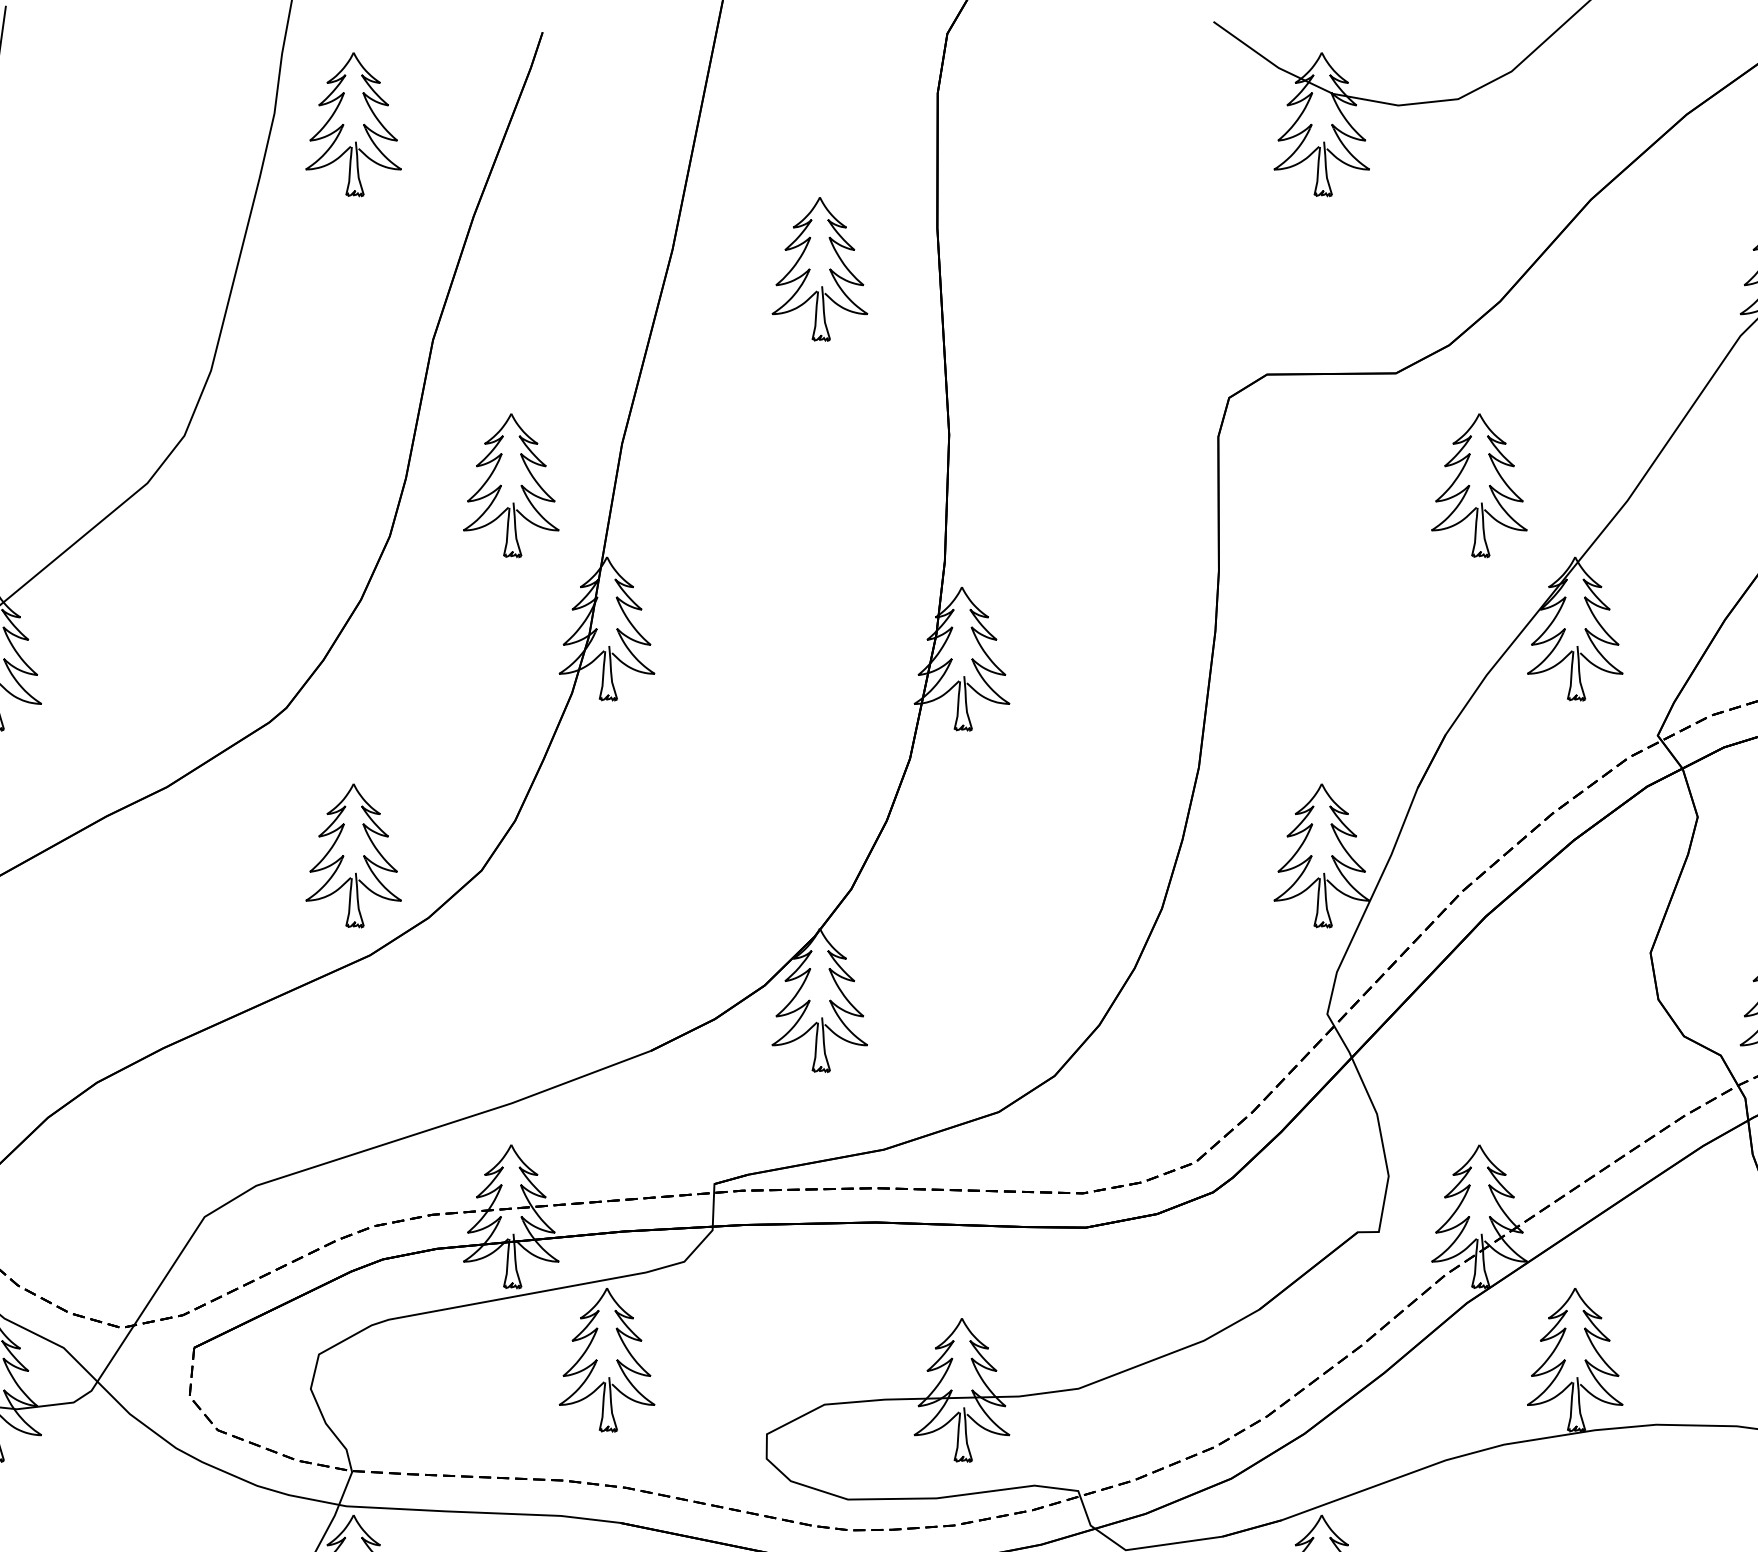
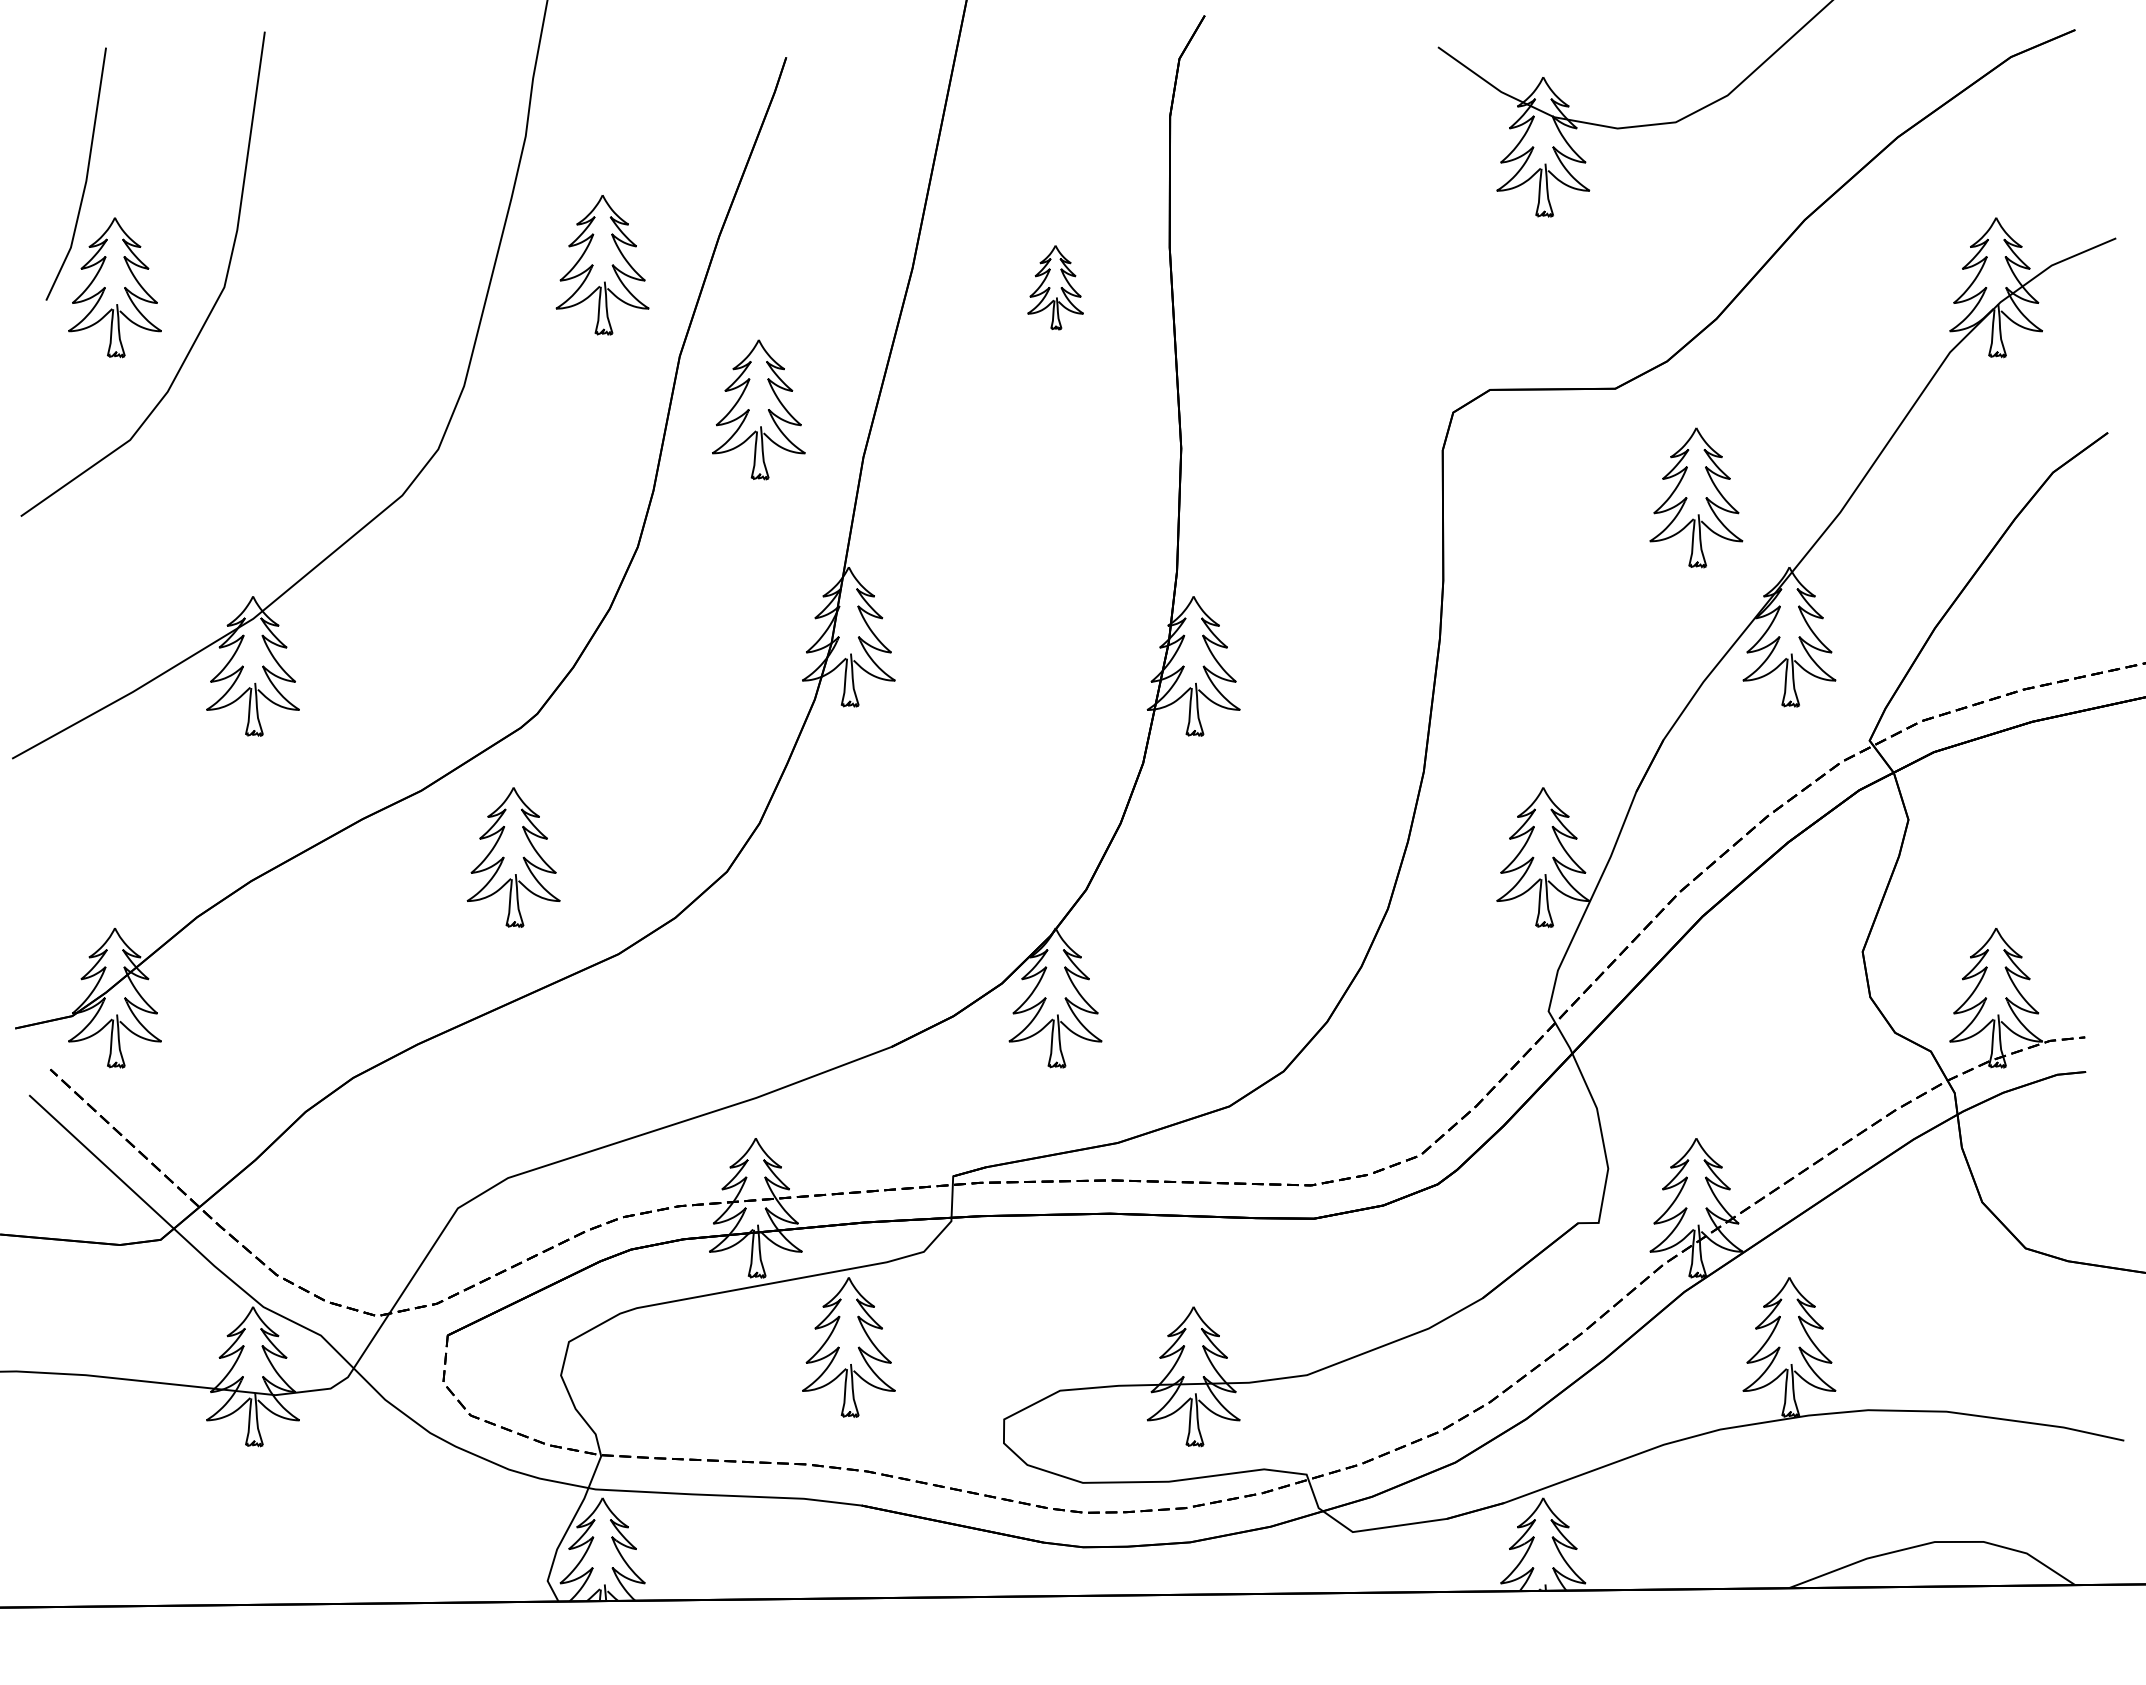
part: (353, 125) -> (602, 265), moved
part: (819, 269) -> (1055, 287), size x0.6
part: (510, 485) -> (758, 409), moved
part: (353, 855) -> (513, 857), moved

